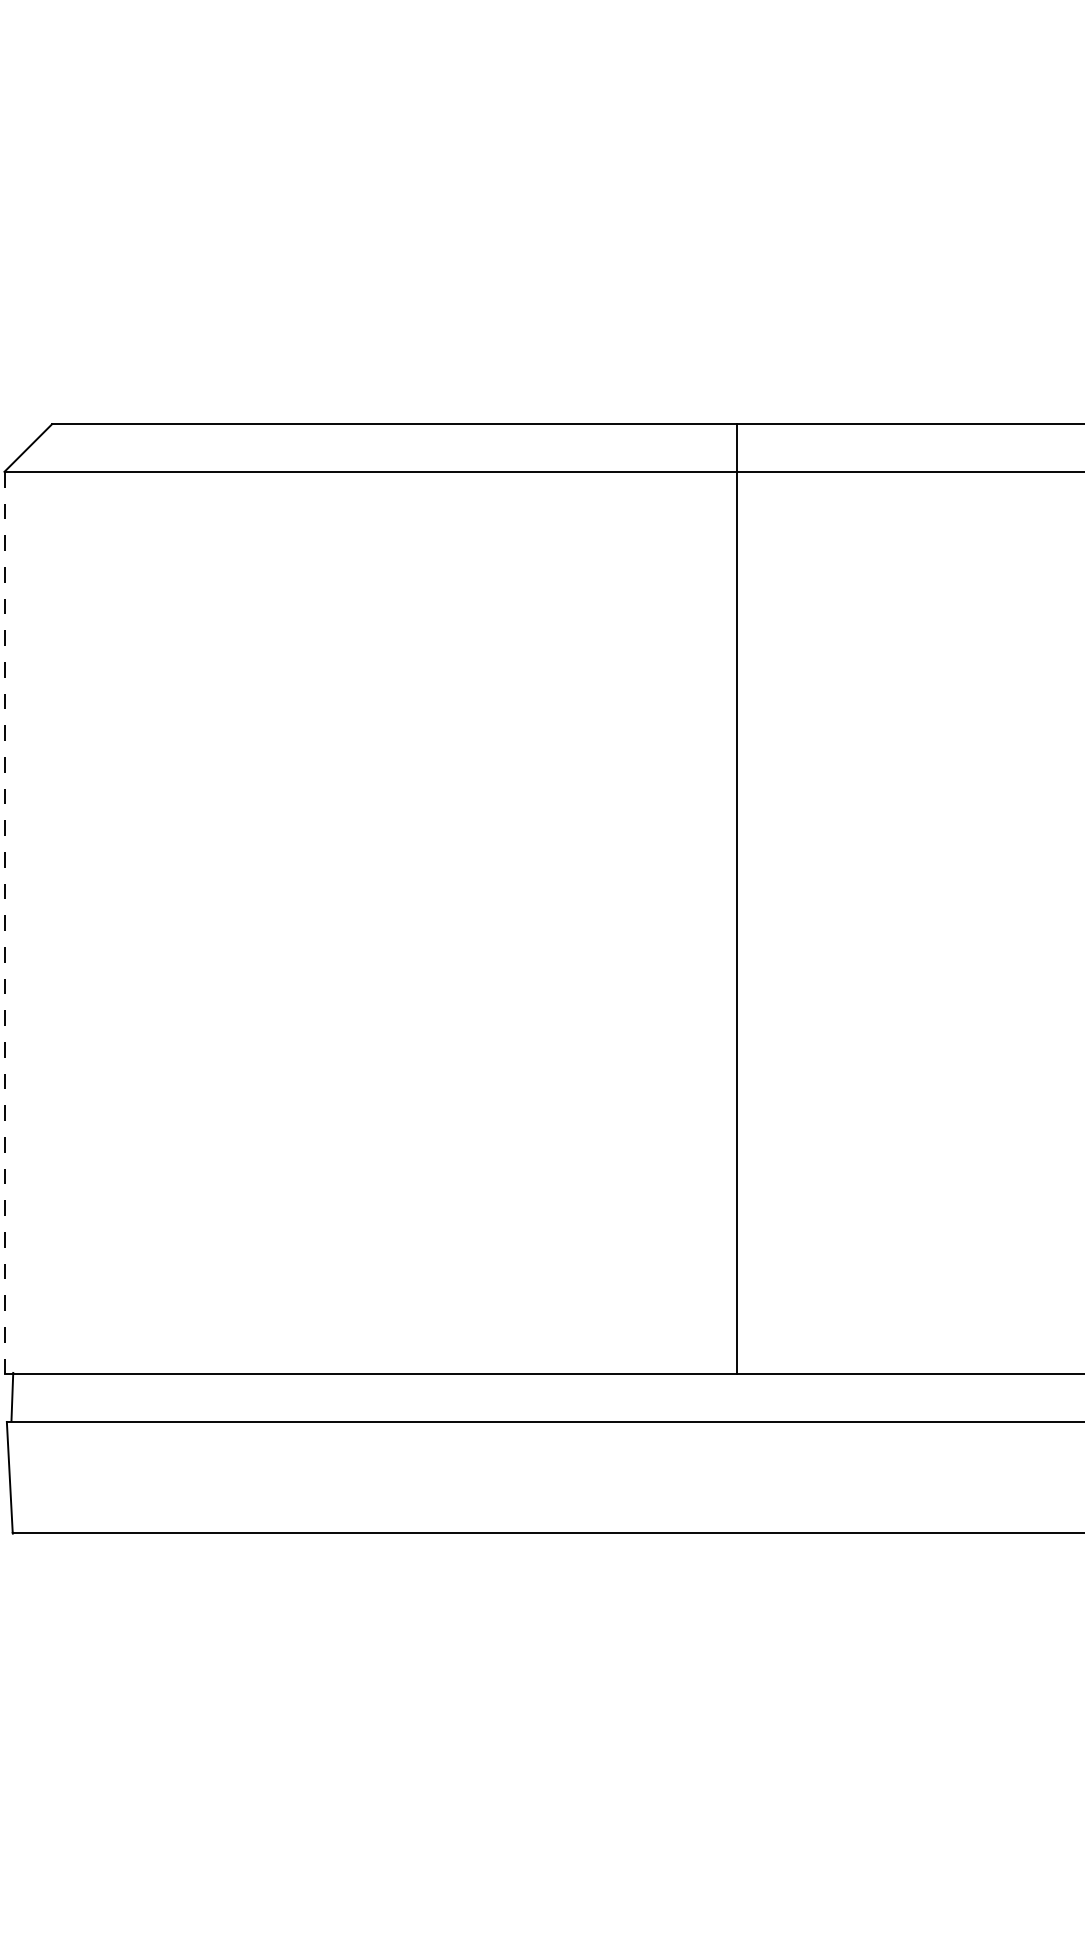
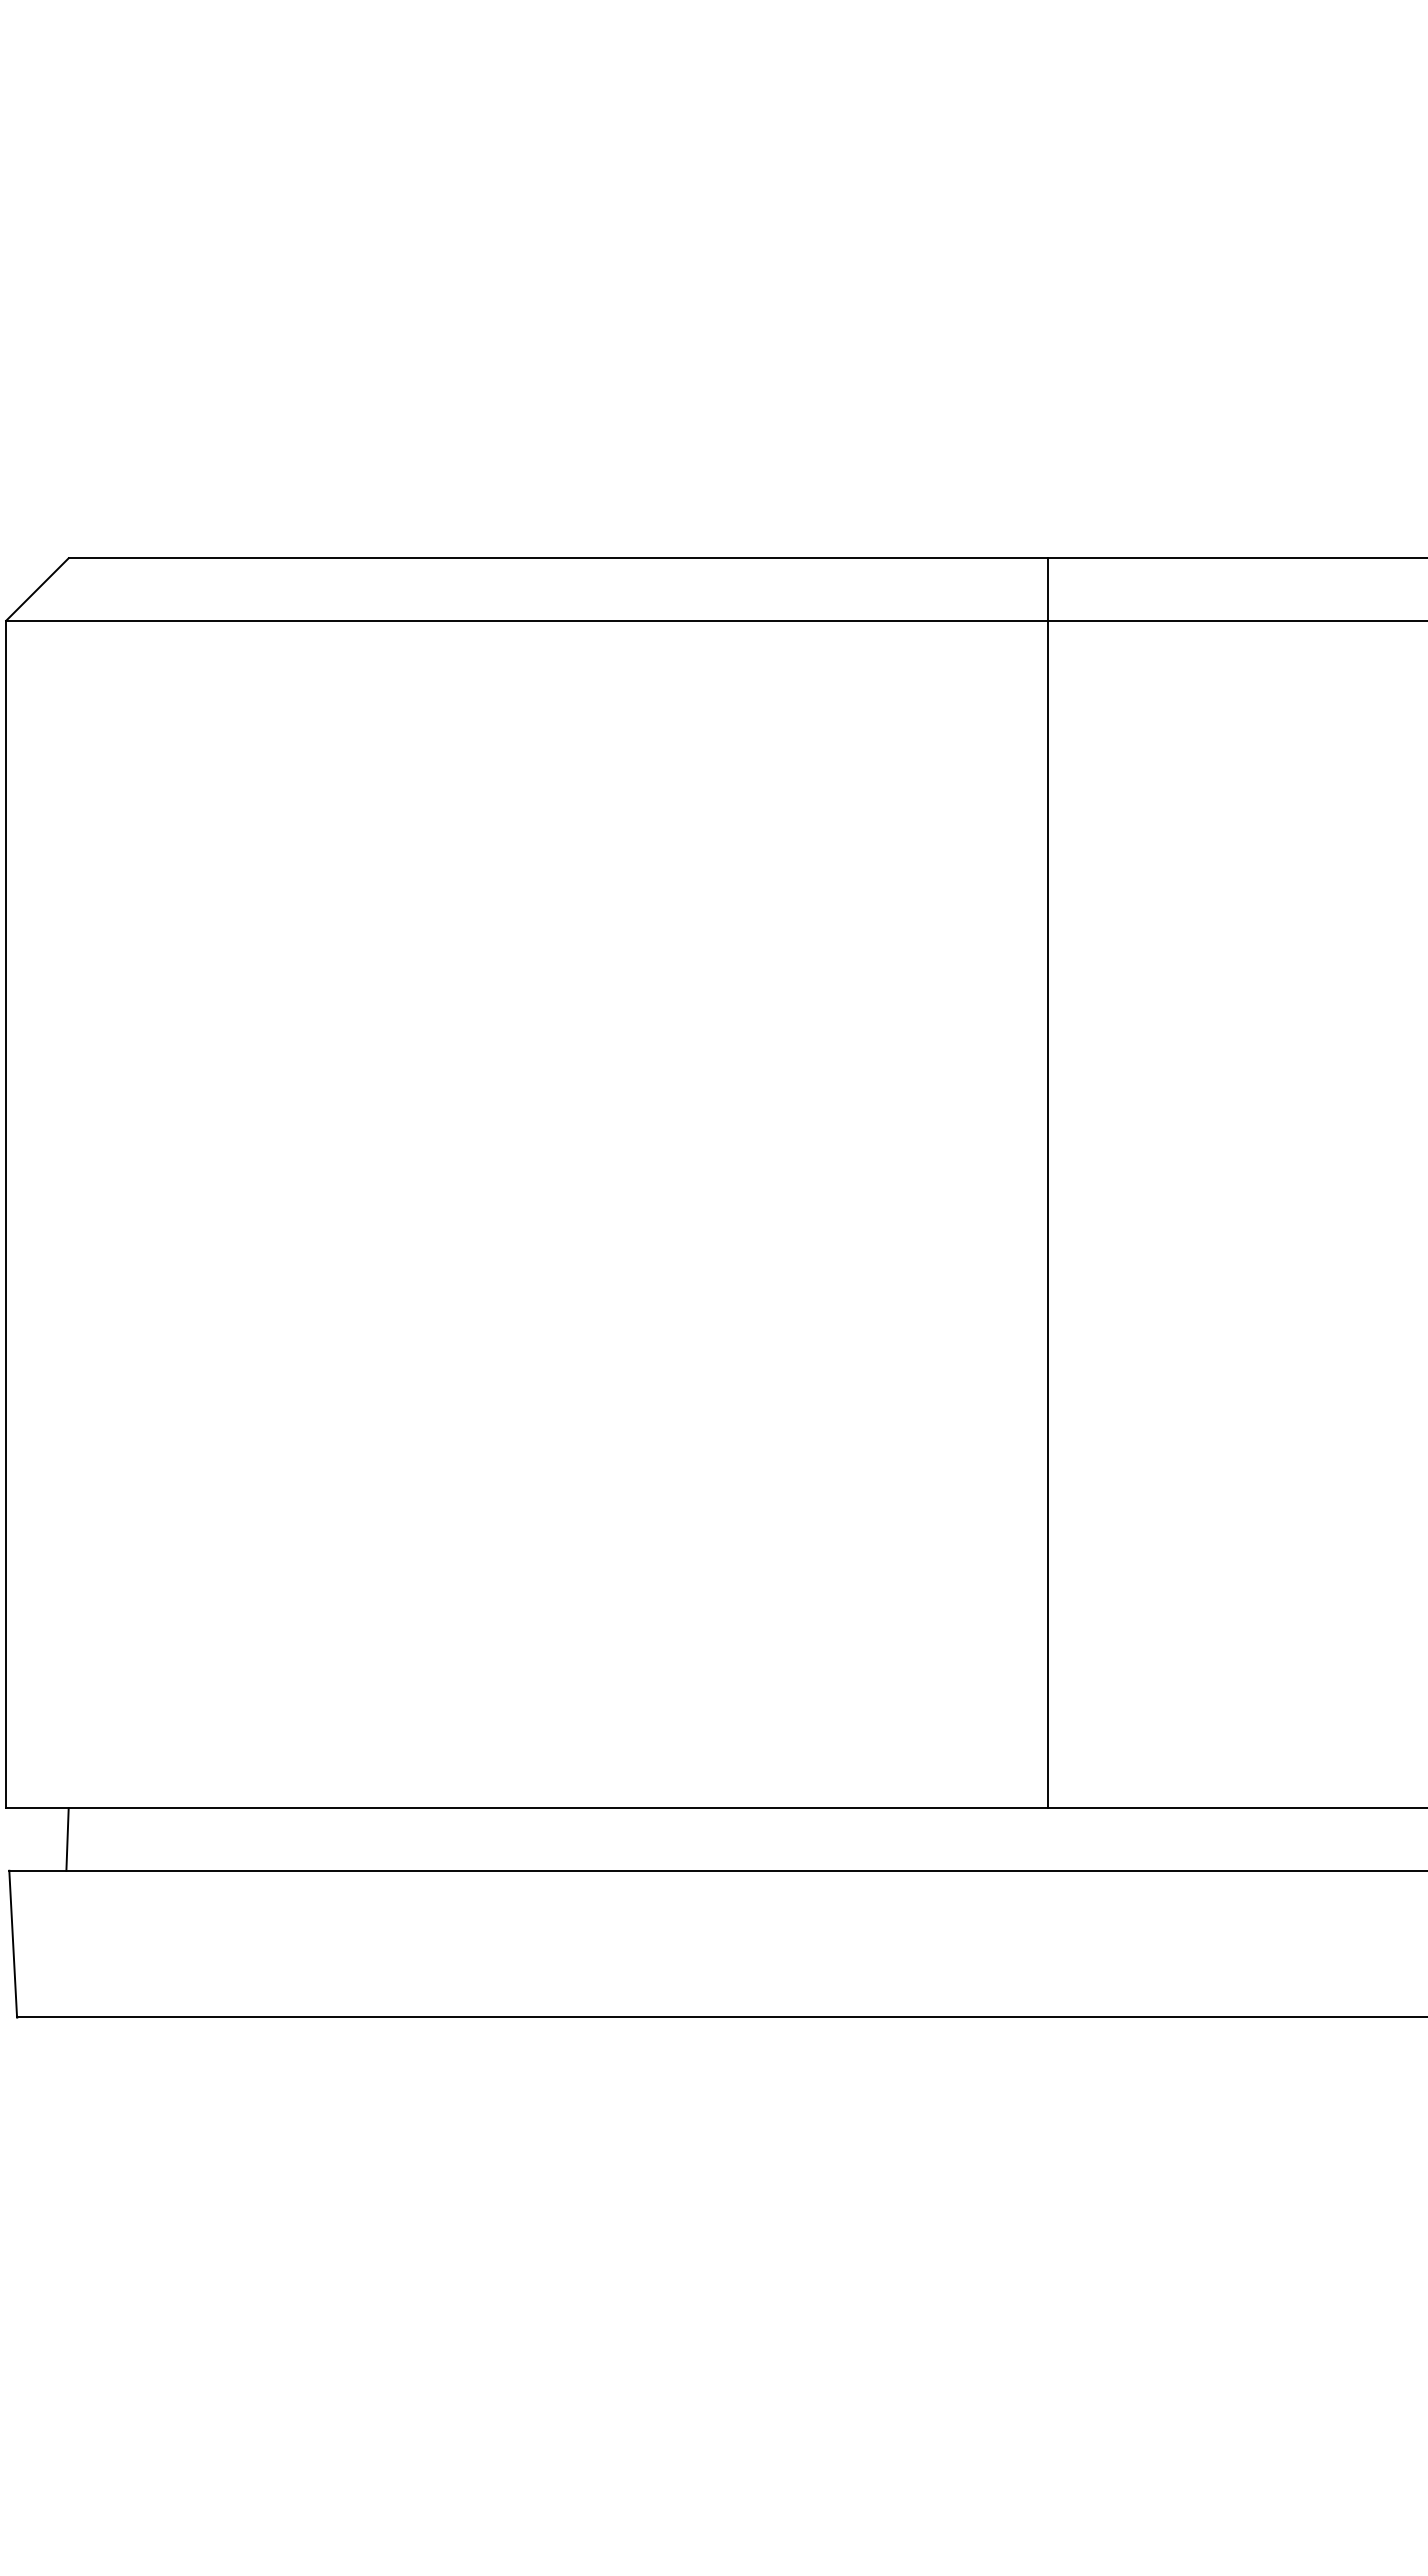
line: (736, 899) -> (1047, 1183), moved
line: (4, 923) -> (6, 1214), dashed -> solid
line: (12, 1396) -> (67, 1839), moved

